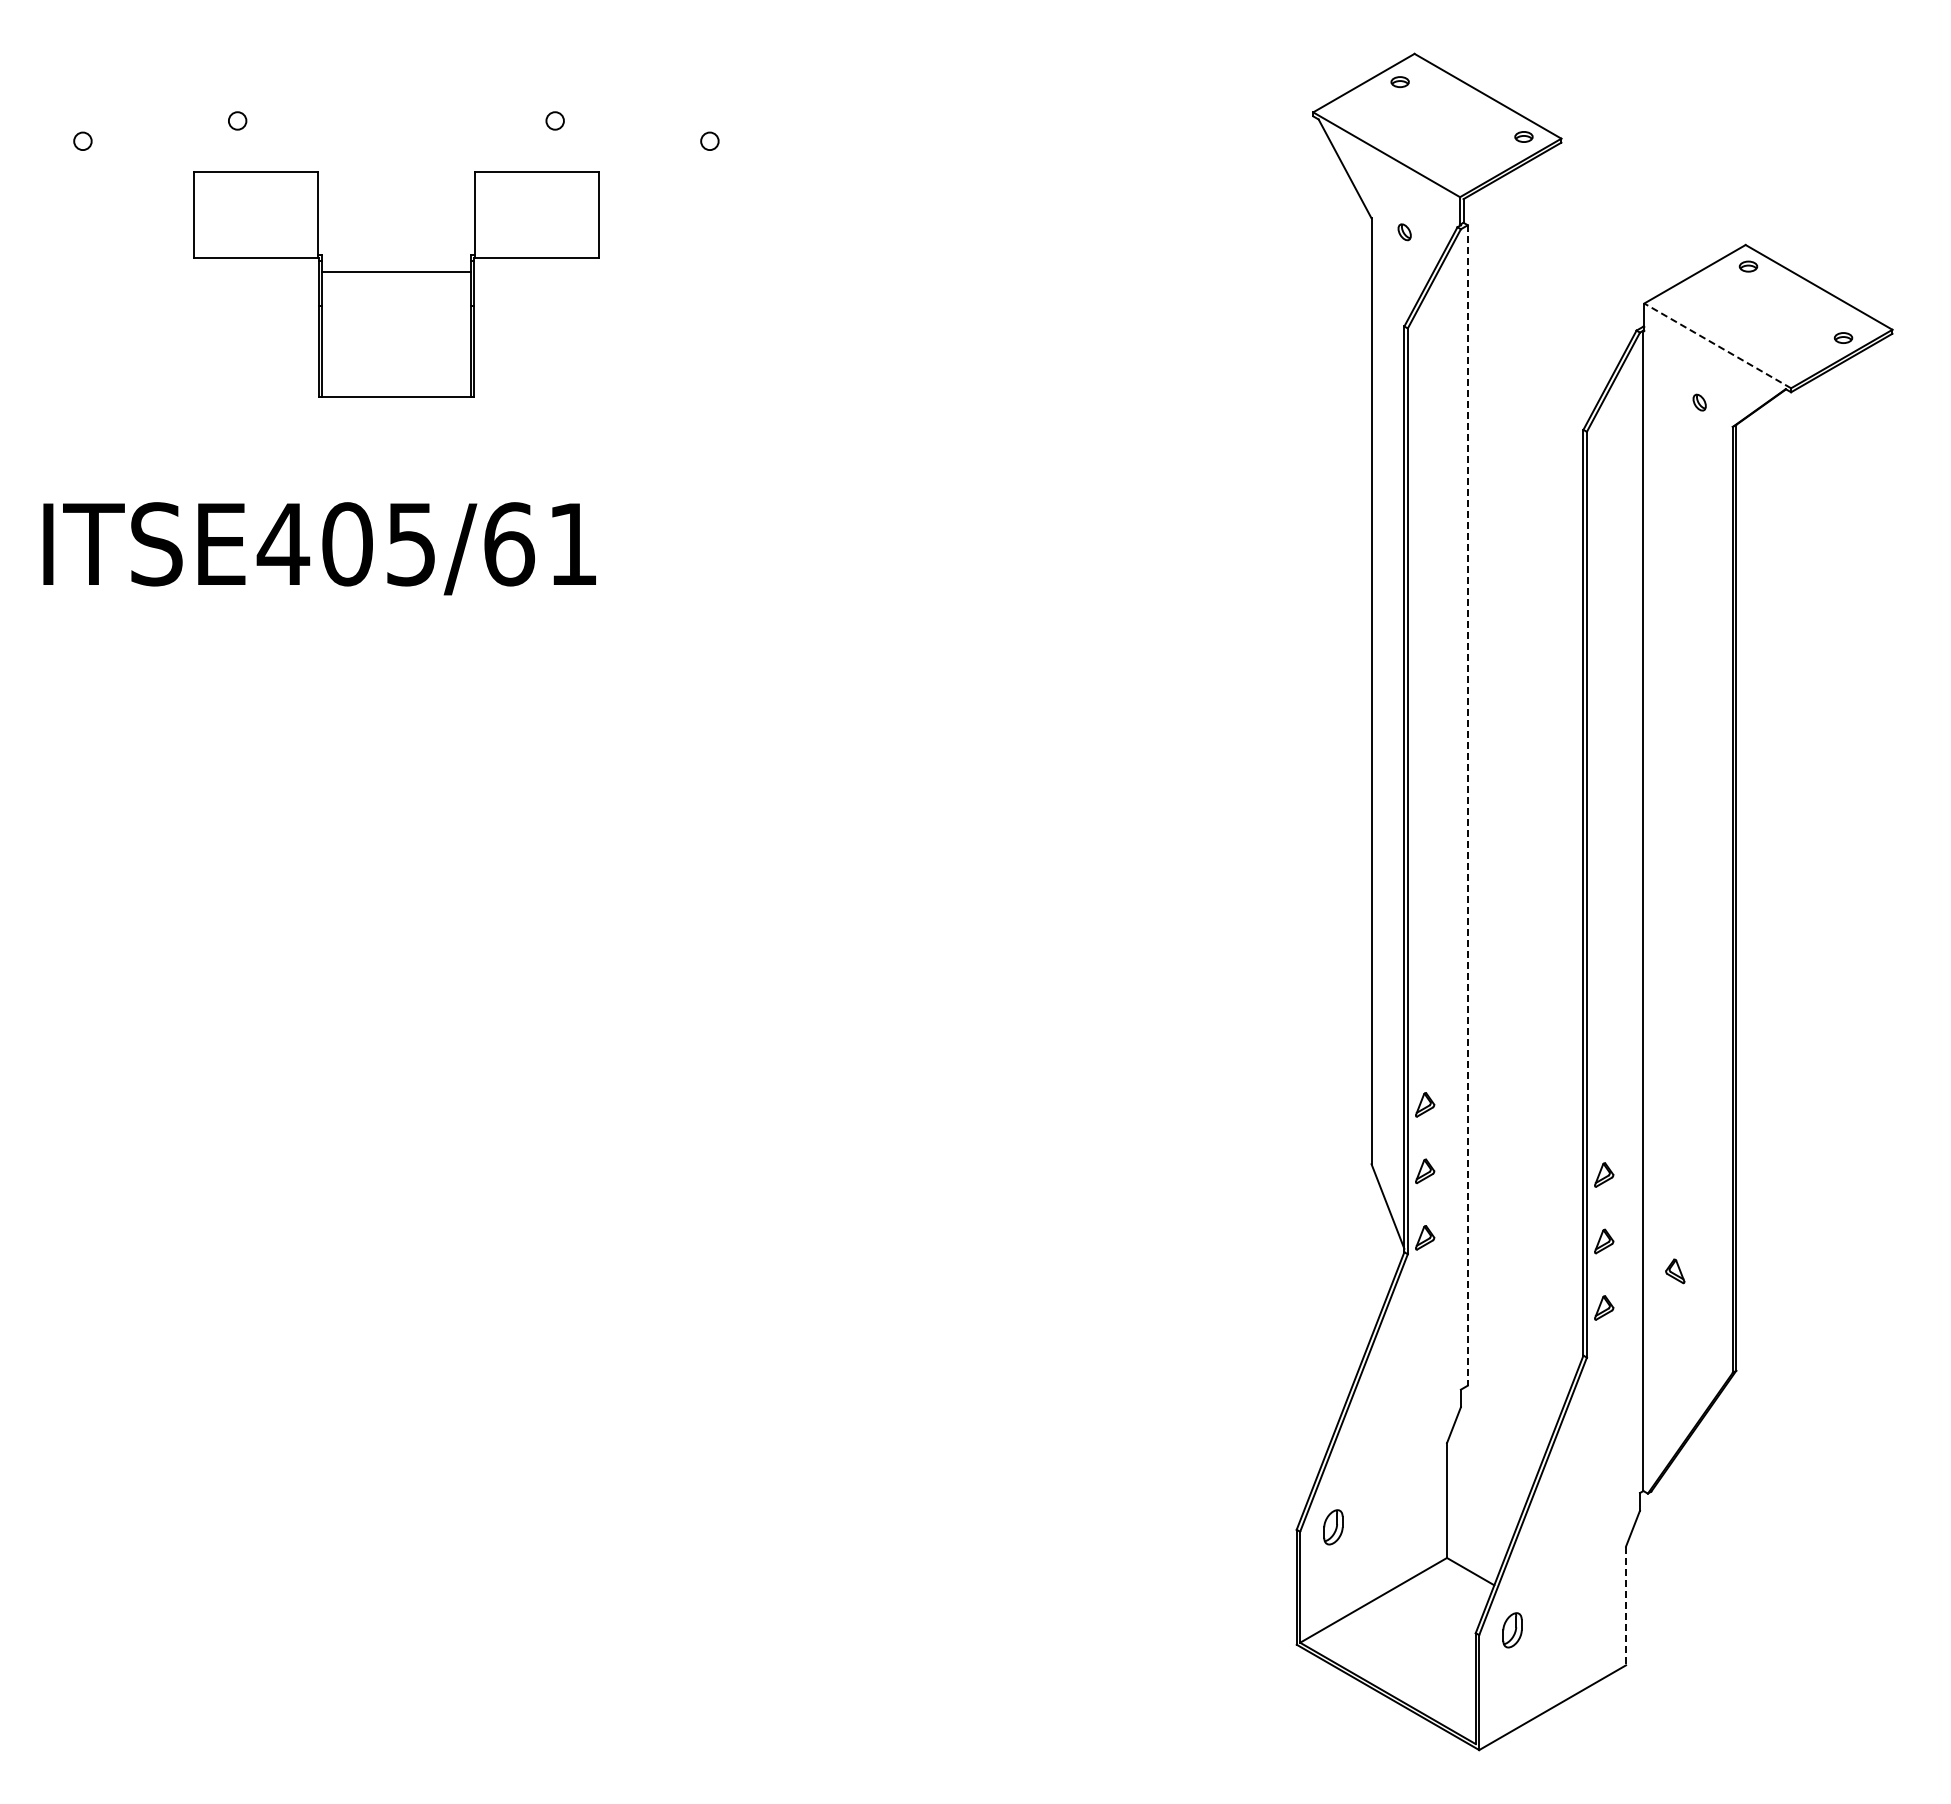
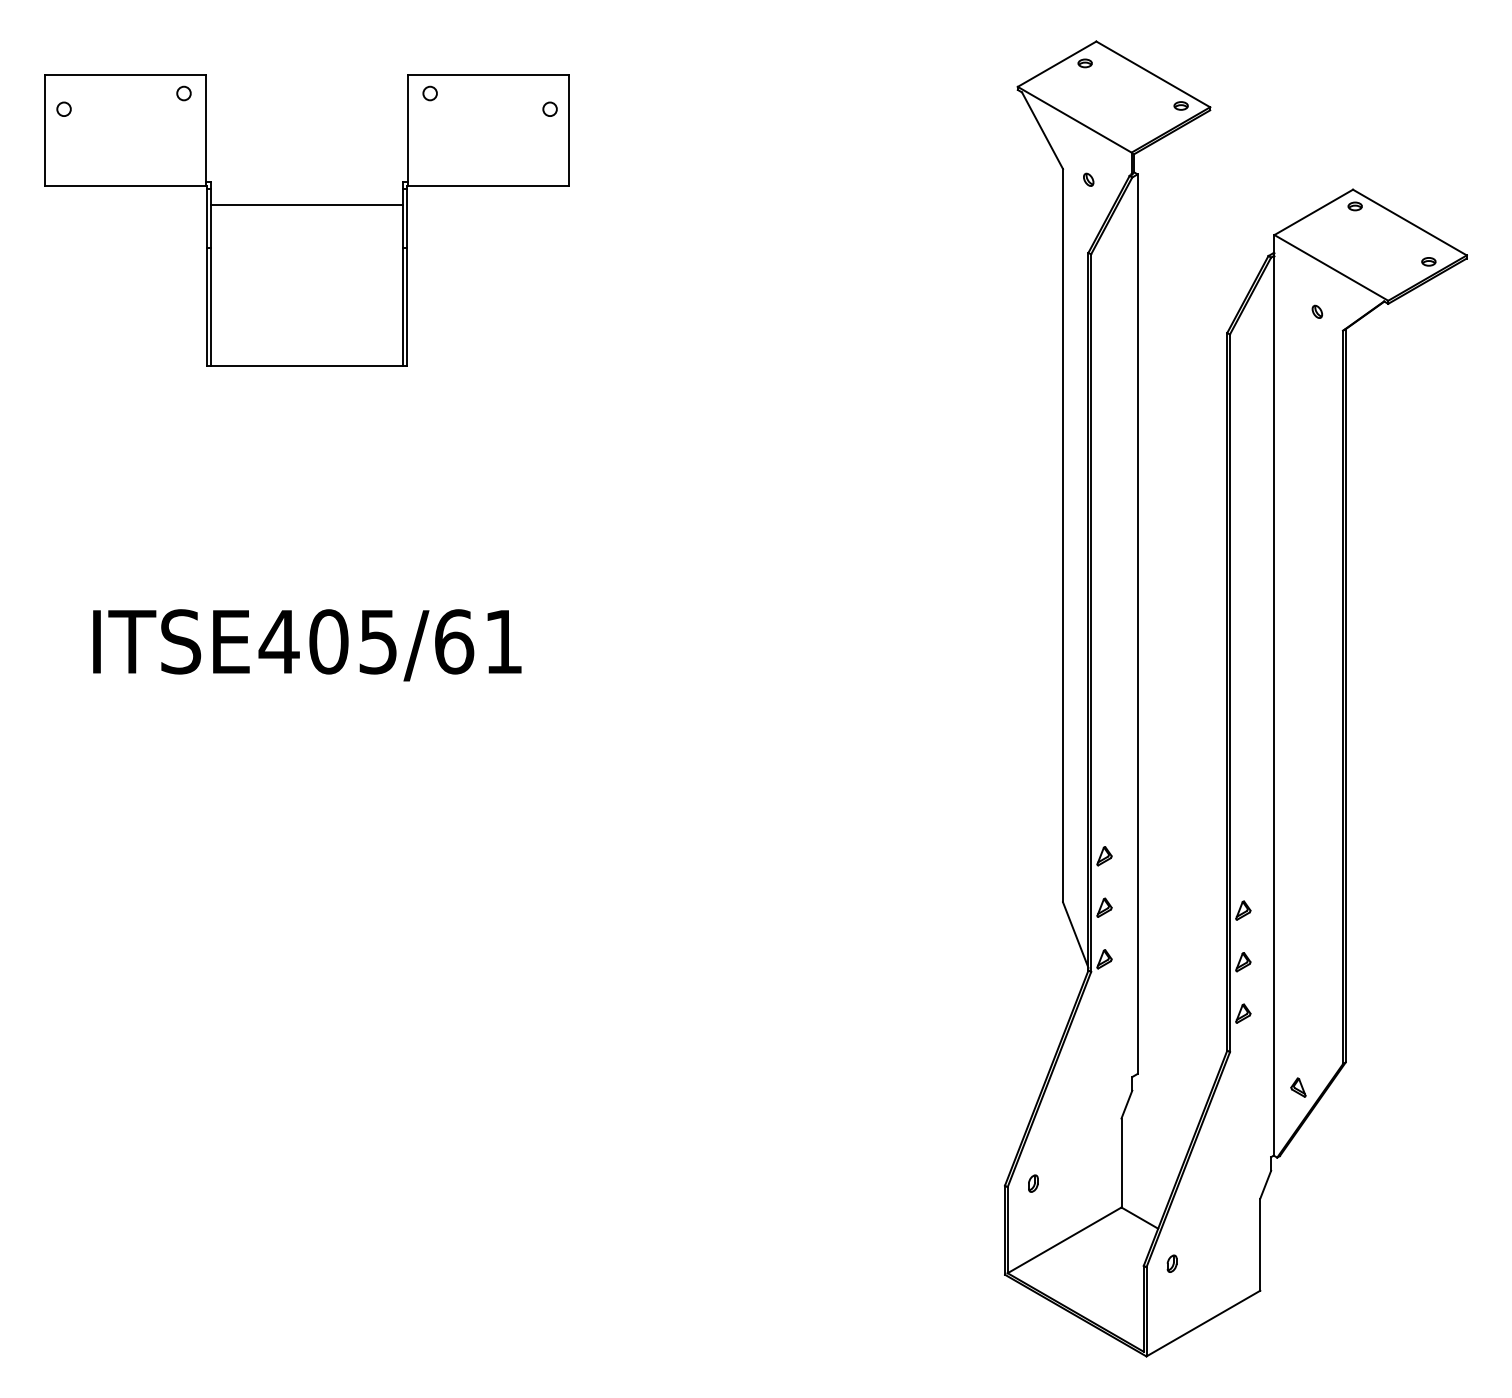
part: (396, 284) -> (307, 220), size x1.67
line: (1717, 345) -> (1331, 267), dashed -> solid
text: (319, 548) -> (307, 645), moved
line: (1467, 805) -> (1137, 624), dashed -> solid
part: (1675, 1271) -> (1298, 1087), moved
part: (1332, 1526) -> (1032, 1183), size x0.62
line: (1626, 1606) -> (1260, 1245), dashed -> solid
part: (1511, 1630) -> (1171, 1263), size x0.62

